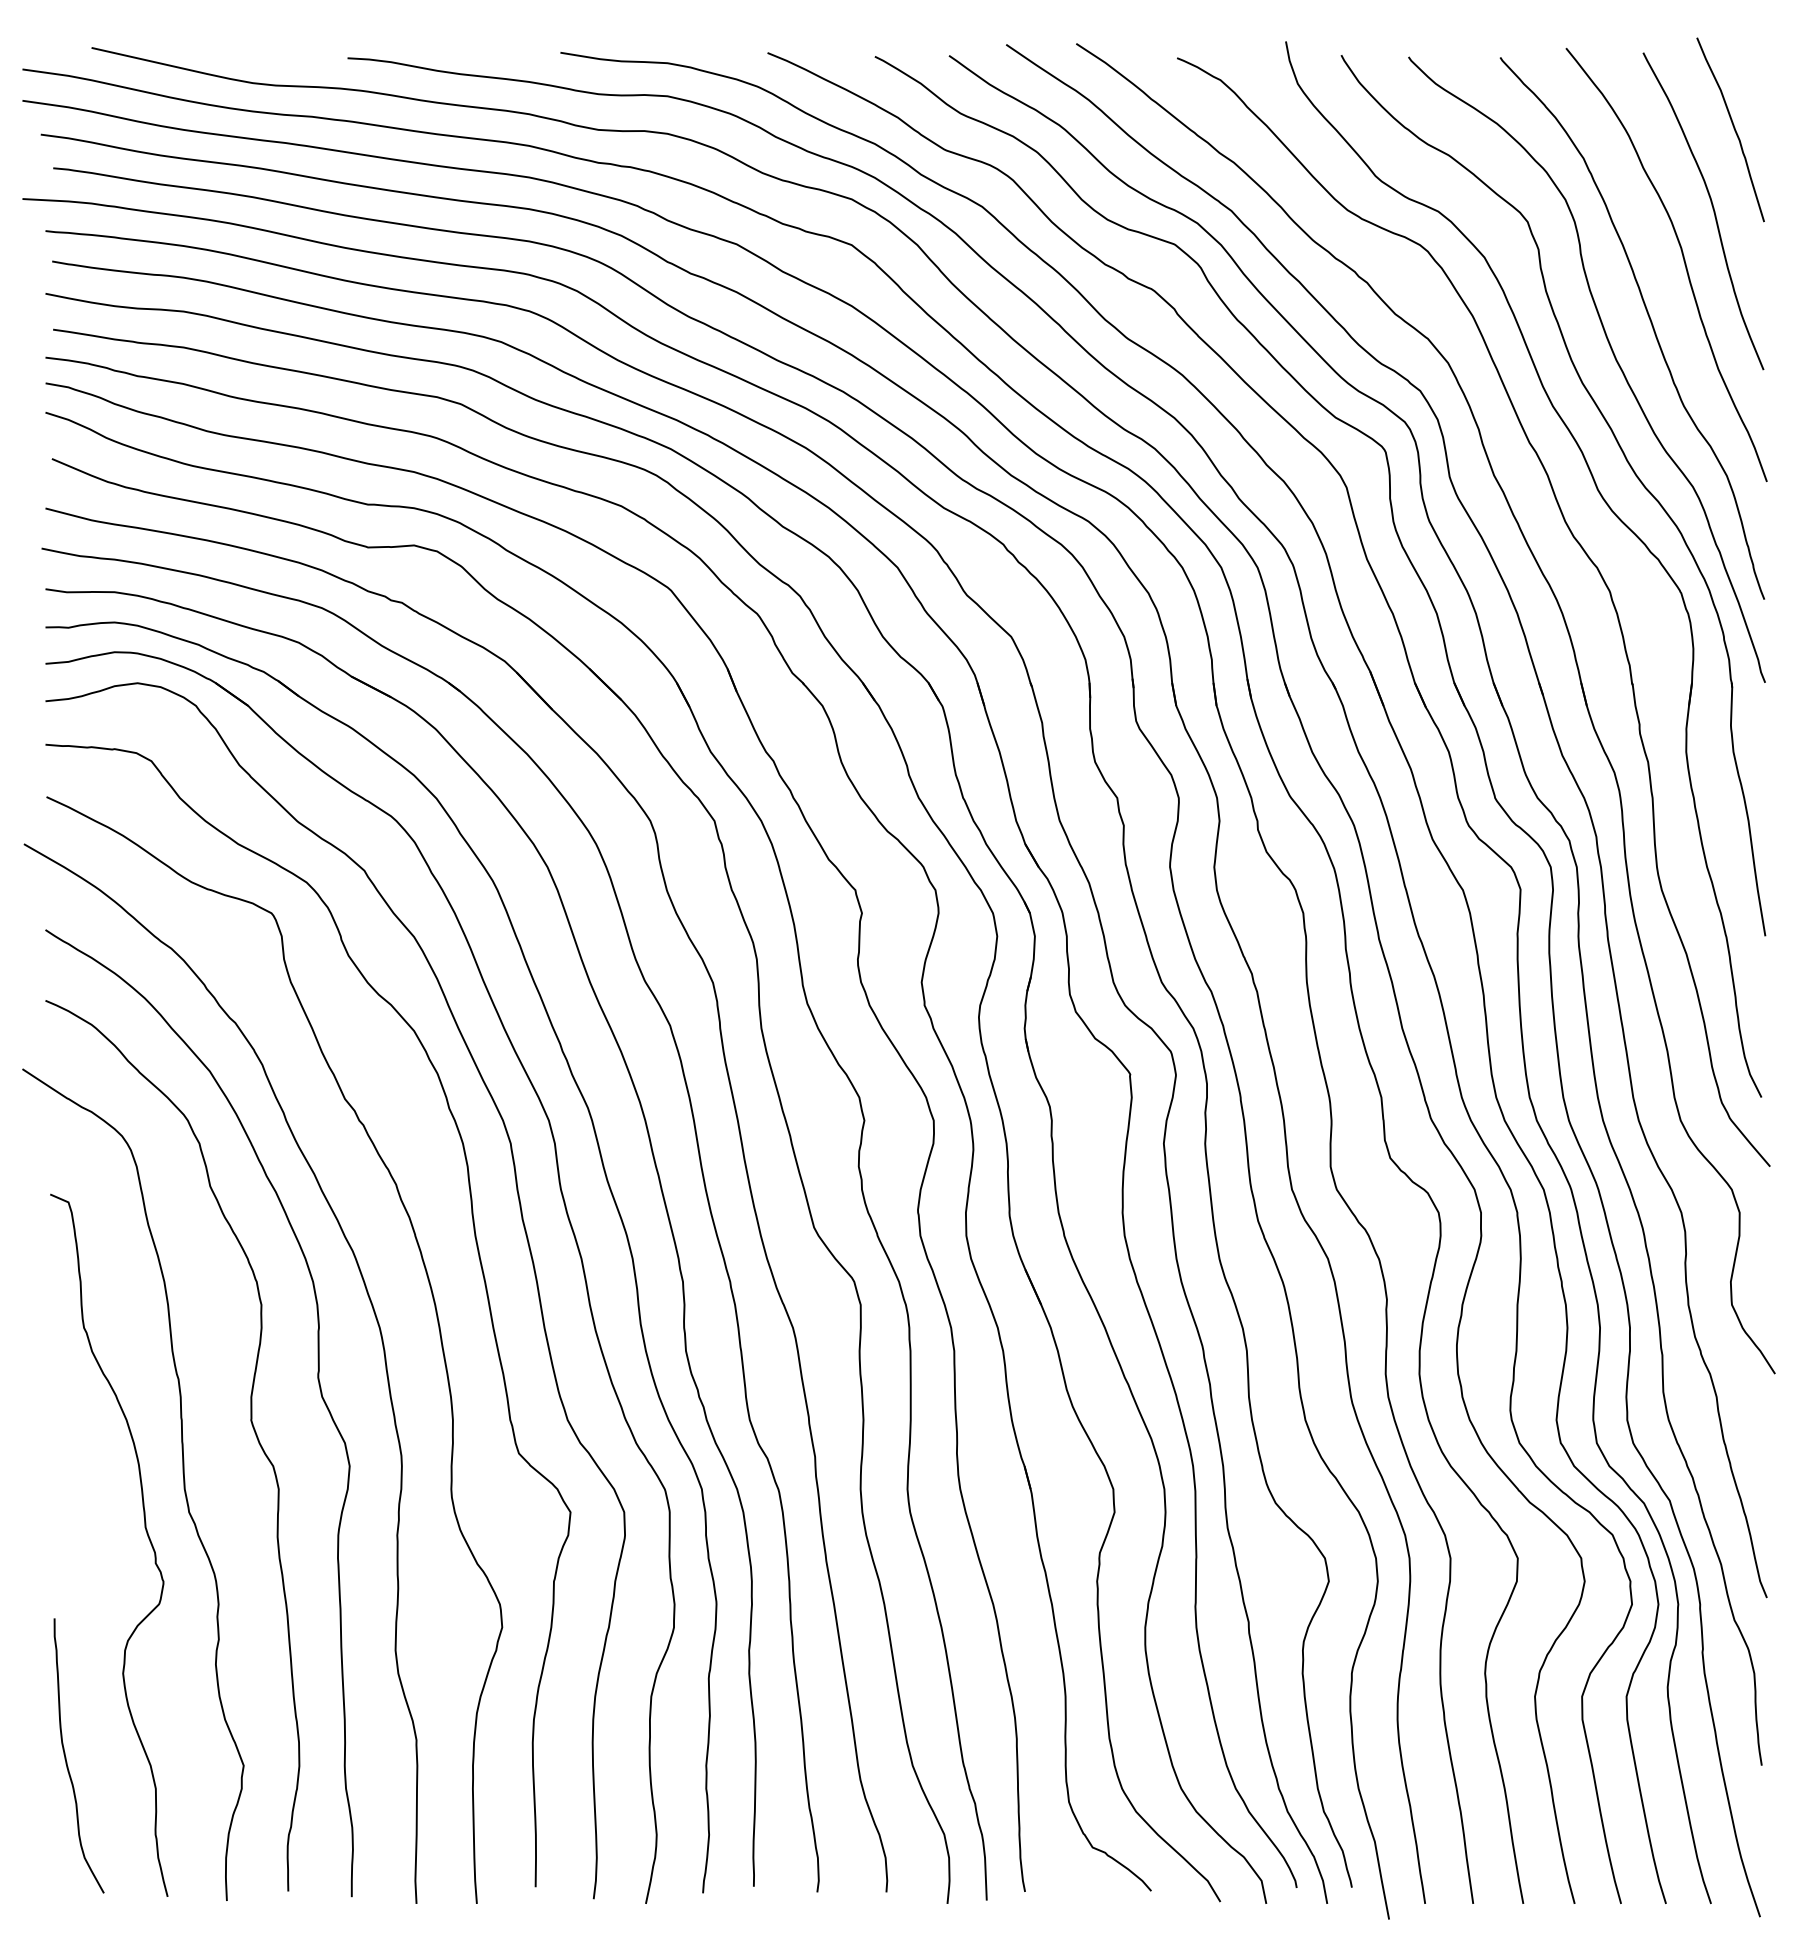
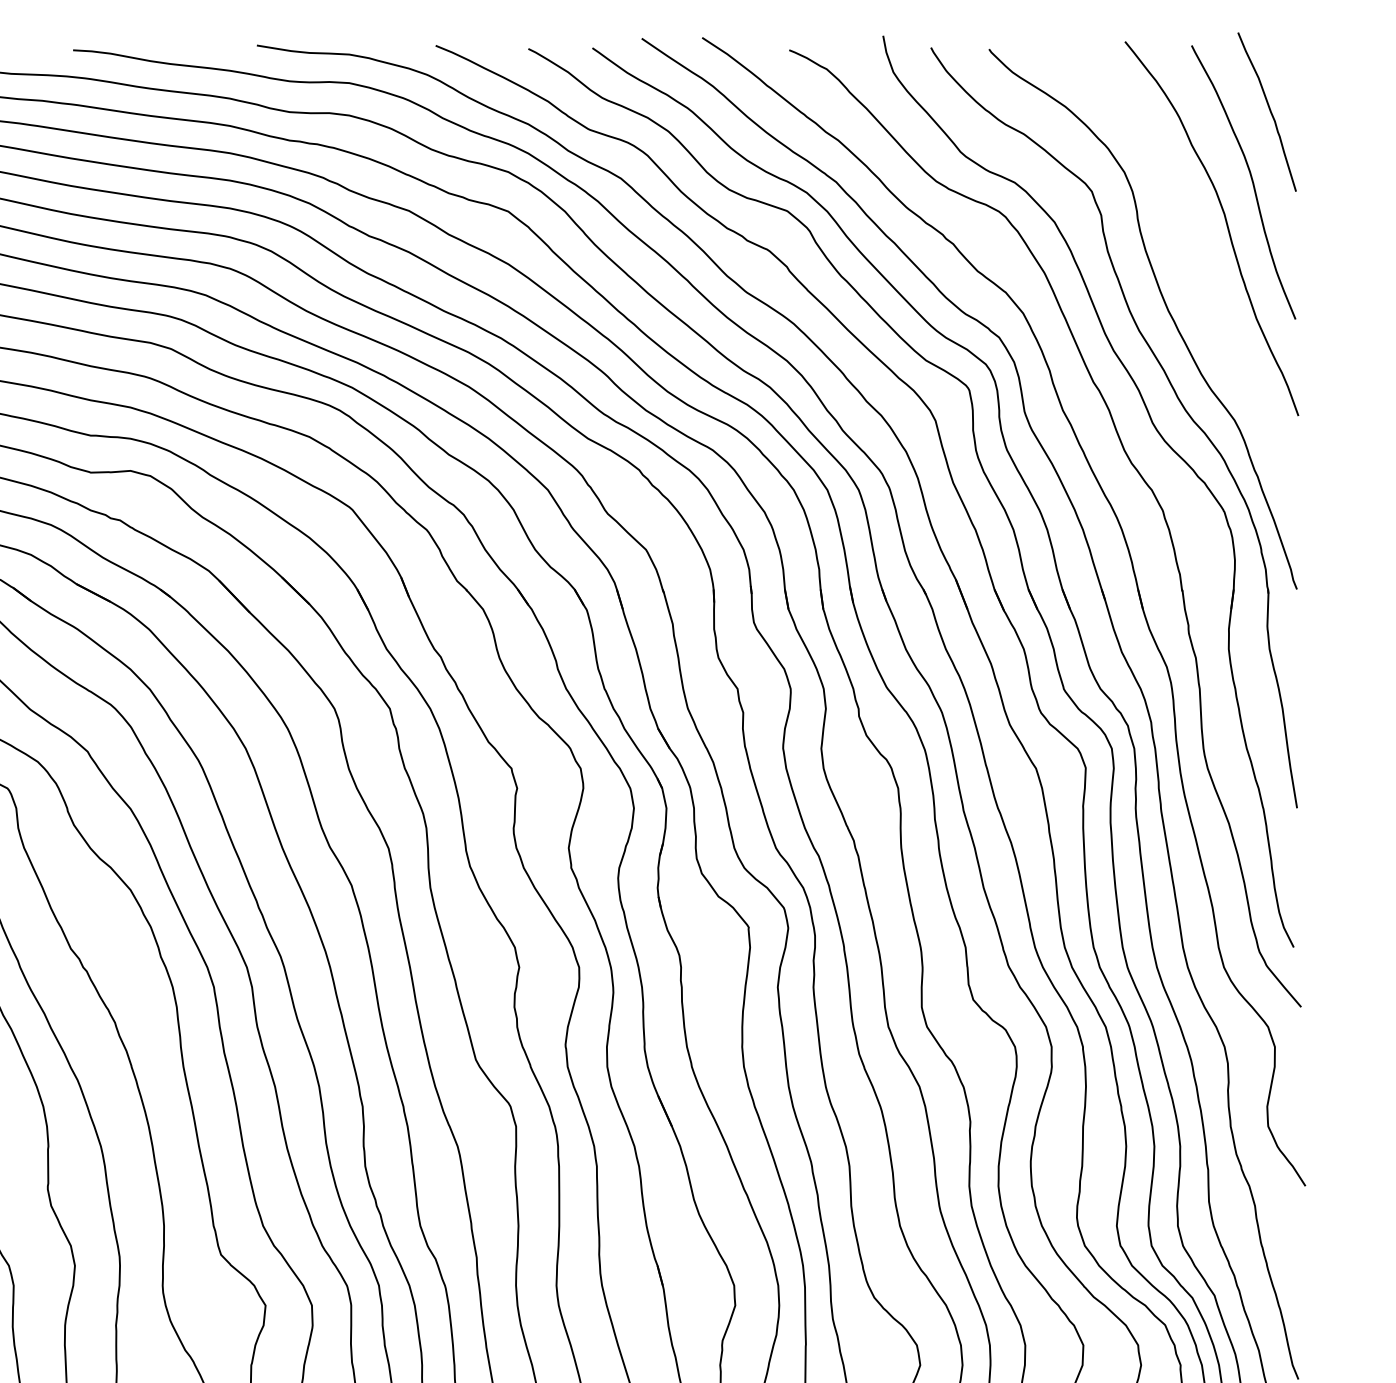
curve: (1650, 323) -> (1197, 279), removed

